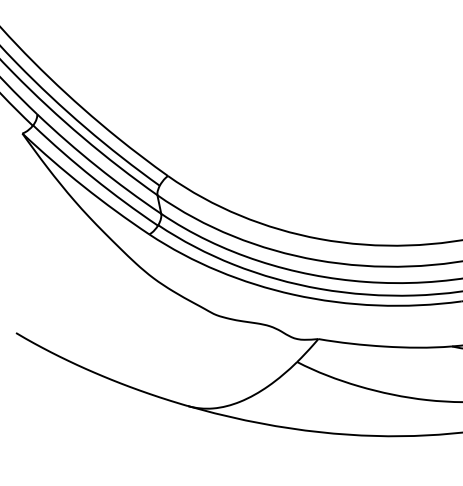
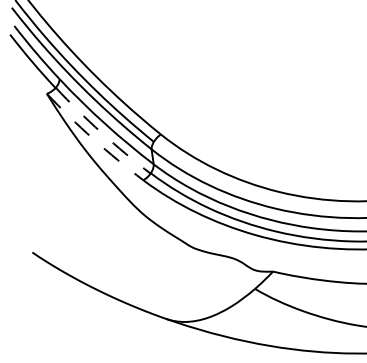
arc: (93, 178) -> (101, 132), solid -> dashed
arc: (83, 186) -> (93, 138), solid -> dashed

